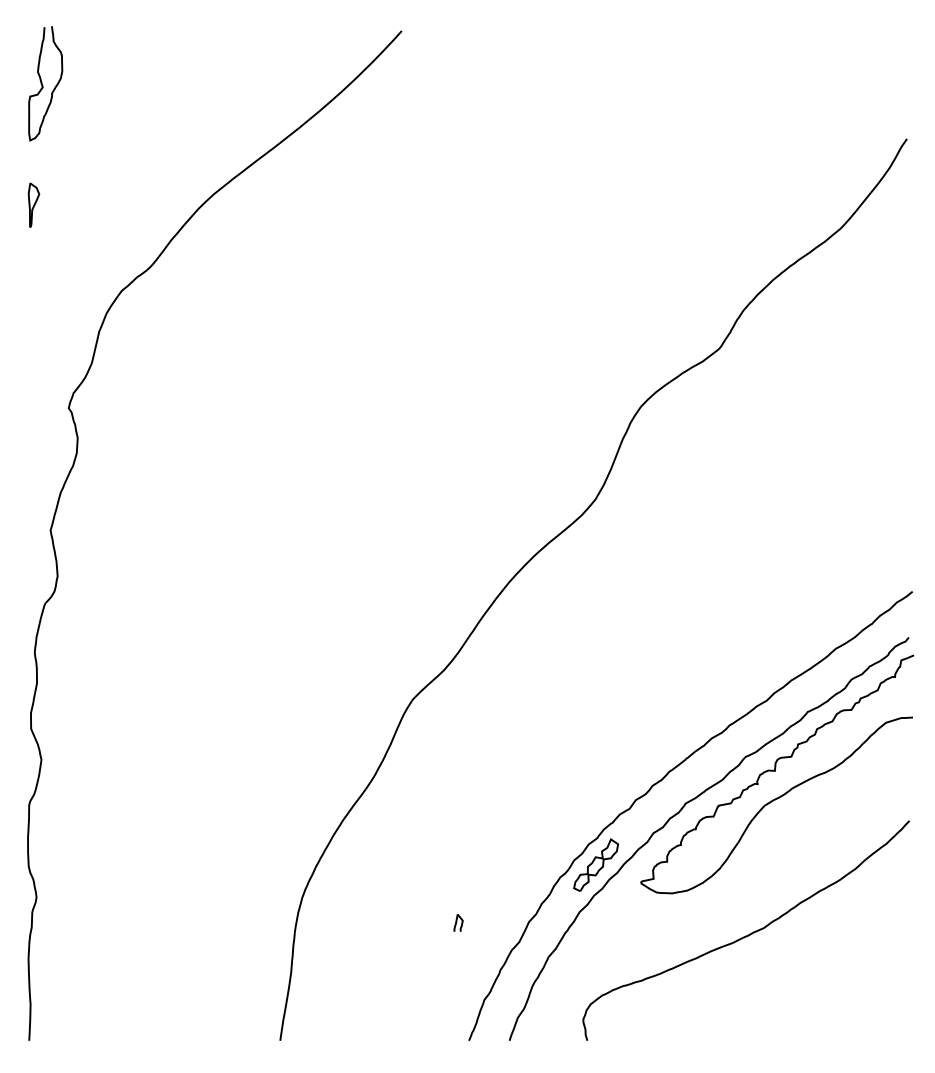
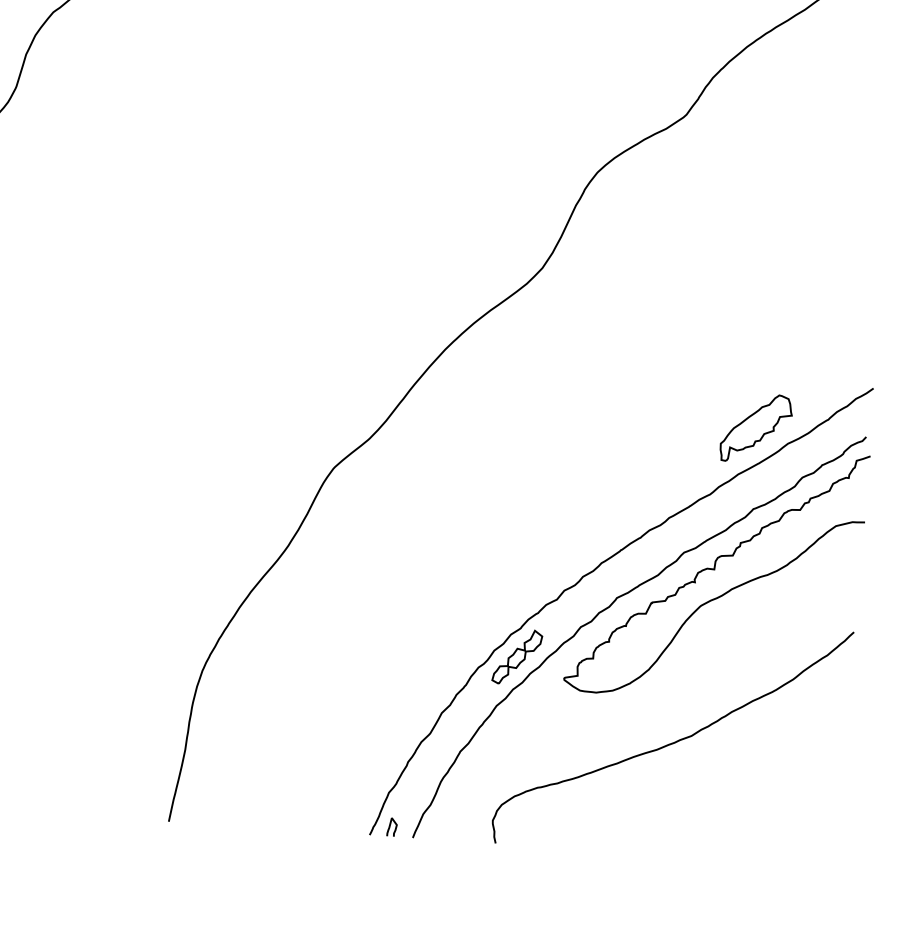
part: (805, 636) -> (756, 428), added
curve: (457, 922) -> (391, 826), moved

